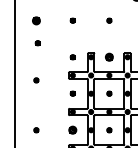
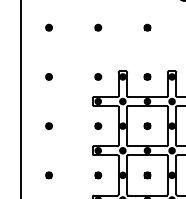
part: (35, 20) -> (48, 27), size x0.62
part: (37, 42) -> (48, 76), moved
part: (109, 56) -> (147, 76), size x0.62
part: (35, 79) -> (48, 125), moved
part: (73, 130) -> (98, 175), size x0.62

